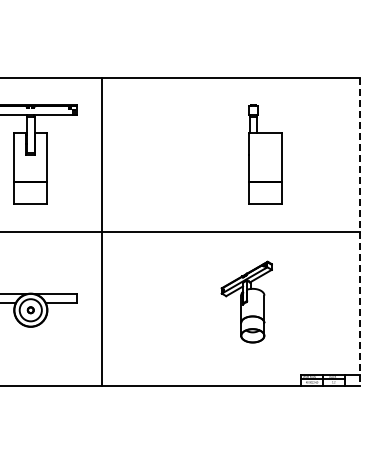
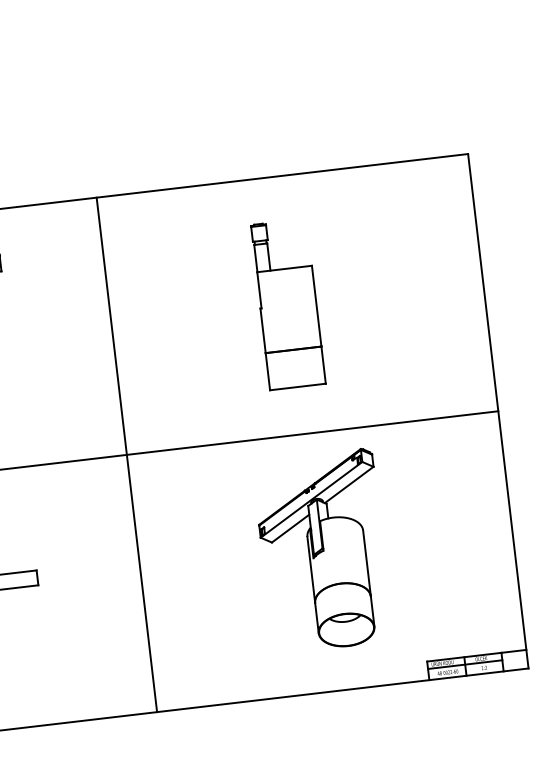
part: (265, 154) -> (288, 304), moved
line: (102, 231) -> (127, 453), moved
line: (359, 231) -> (497, 410), dashed -> solid
part: (246, 301) -> (322, 549), size x1.43

